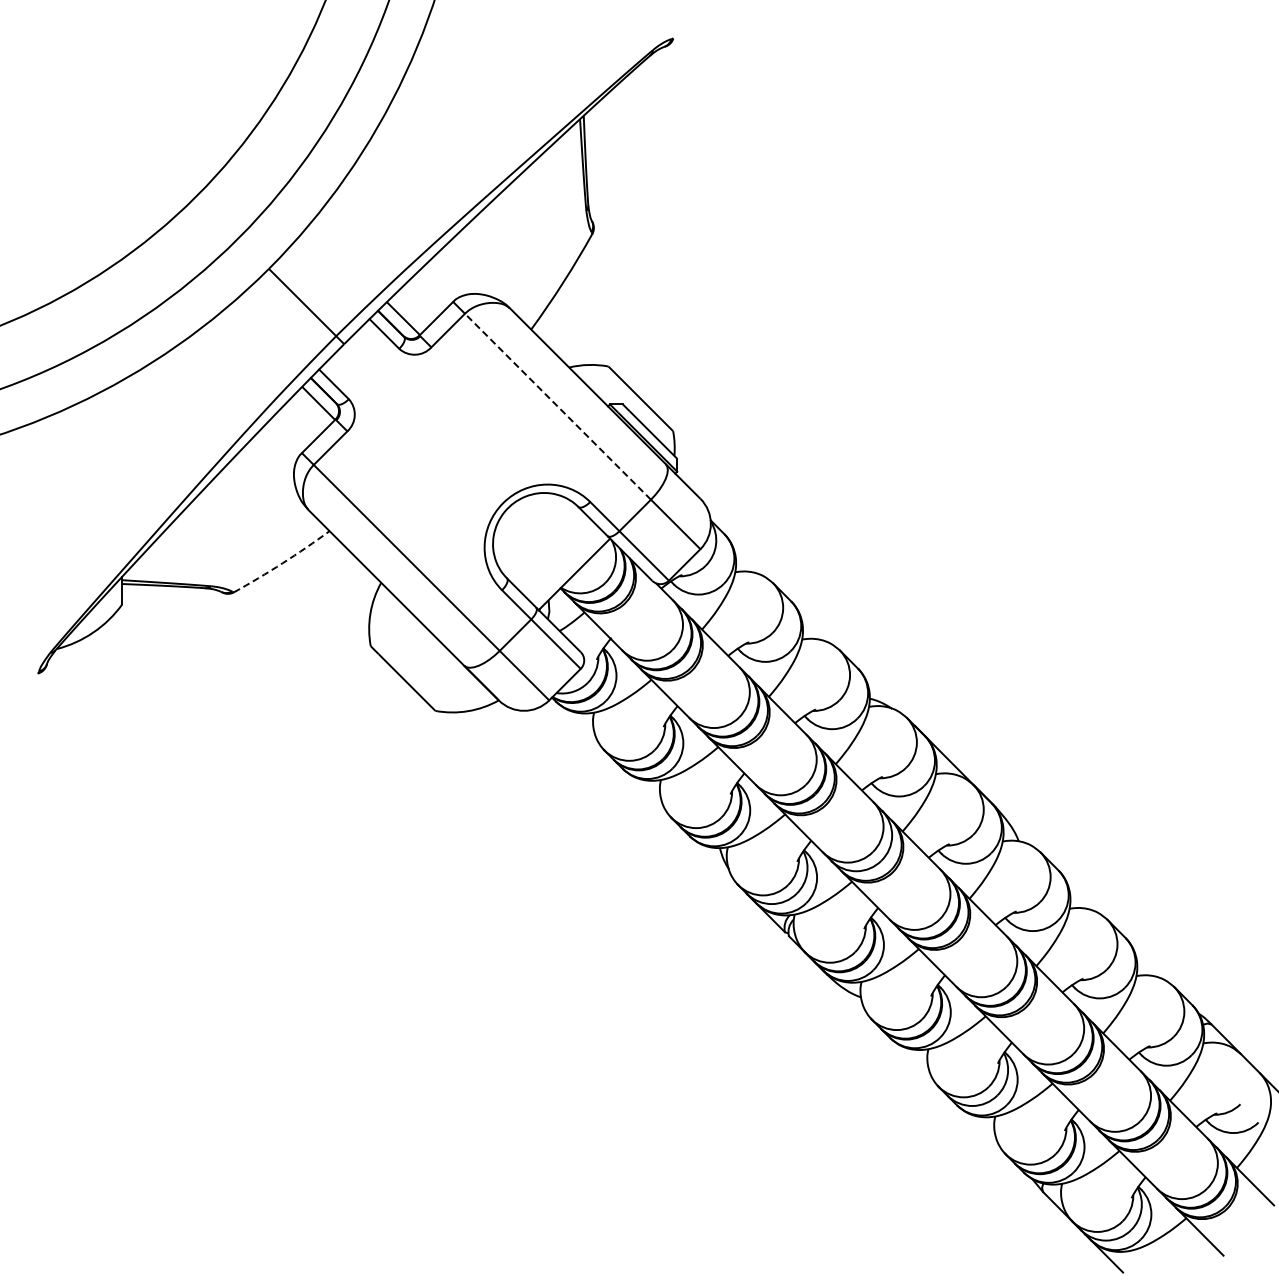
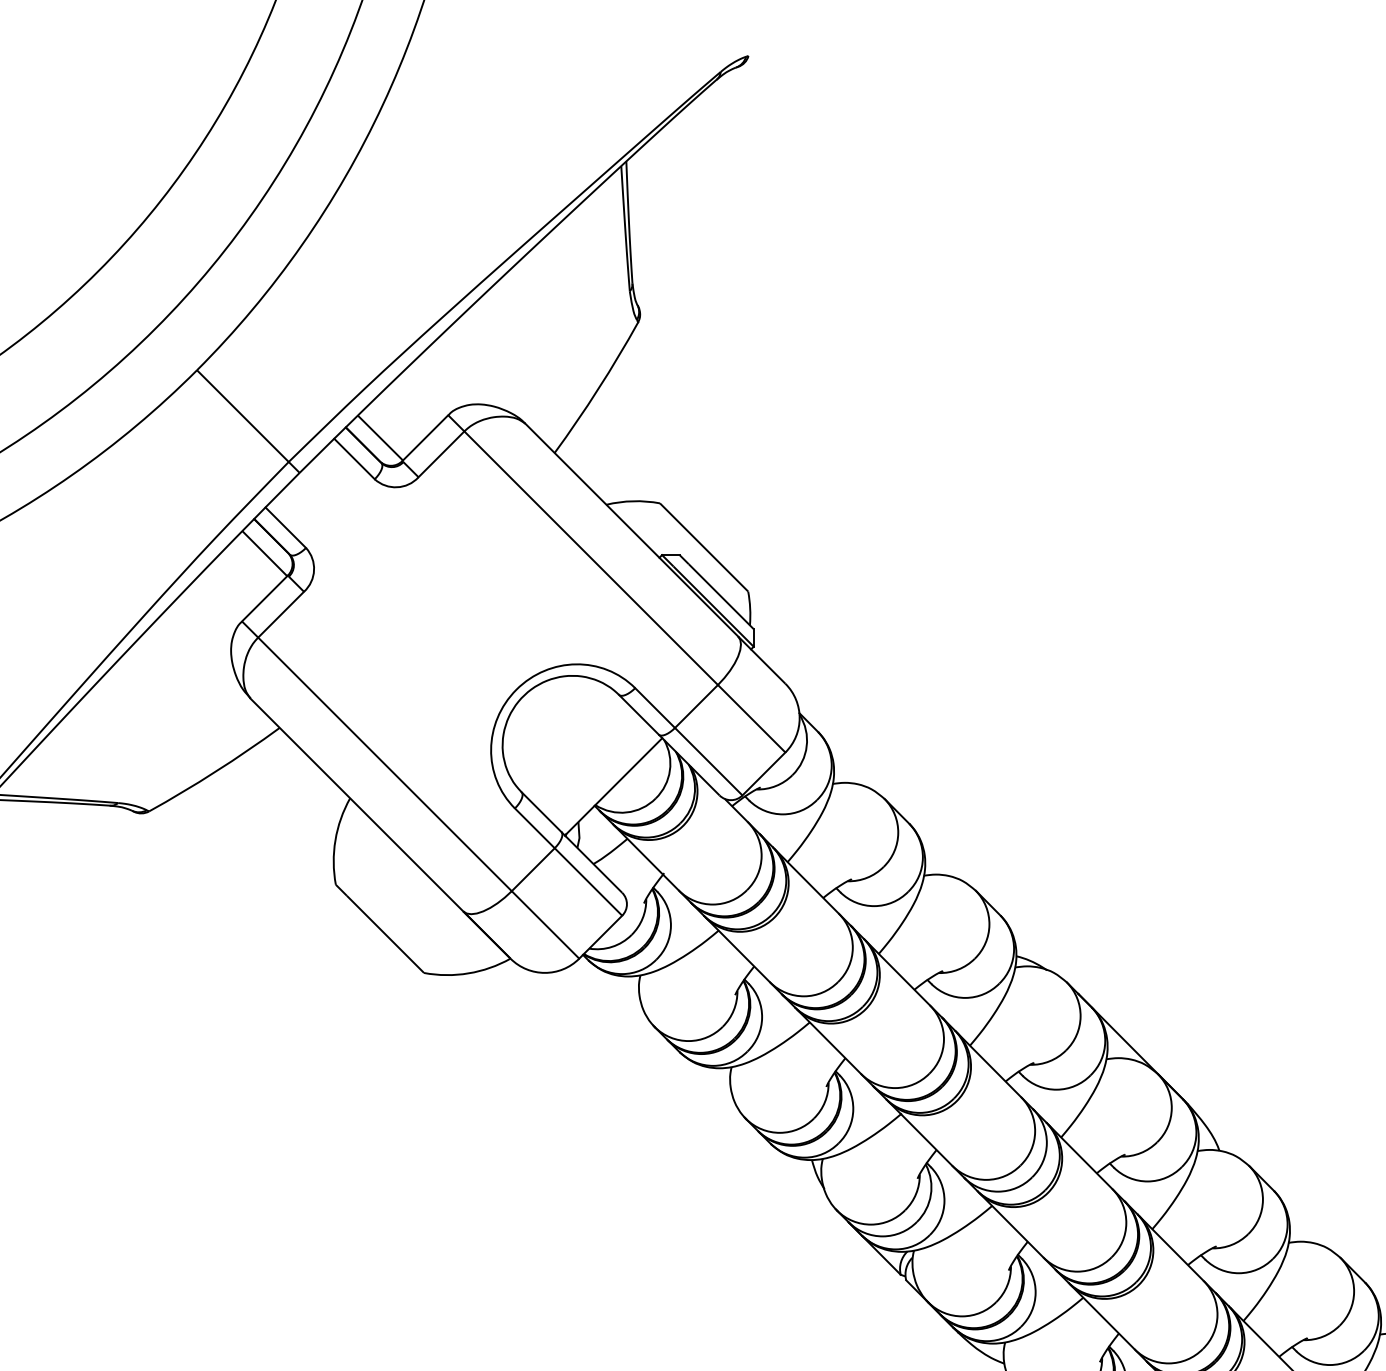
line: (557, 406) -> (590, 557), dashed -> solid
arc: (282, 563) -> (215, 771), dashed -> solid

